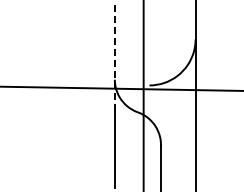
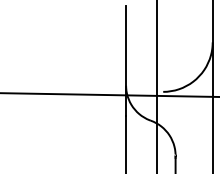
line: (114, 56) -> (125, 60), dashed -> solid

